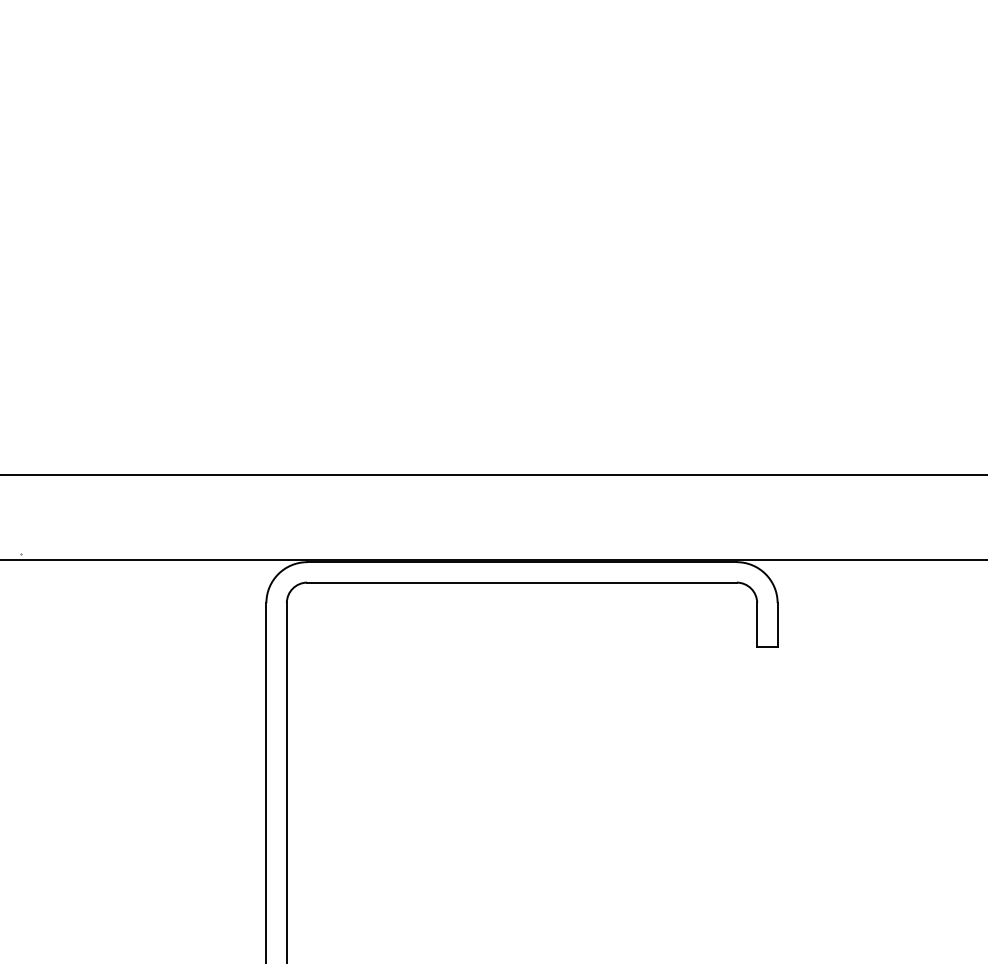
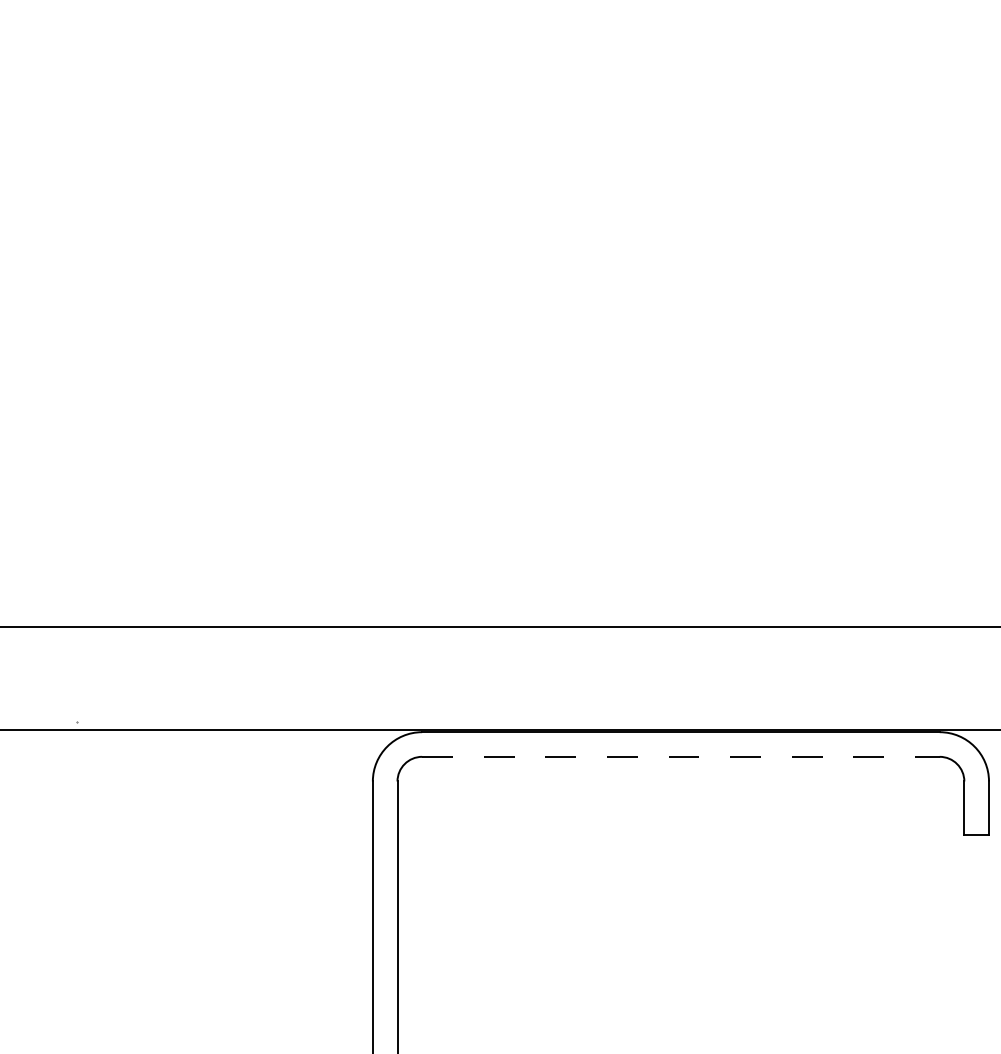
line: (522, 582) -> (681, 756), solid -> dashed

